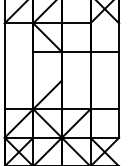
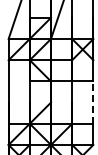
line: (119, 80) -> (93, 102), solid -> dashed

